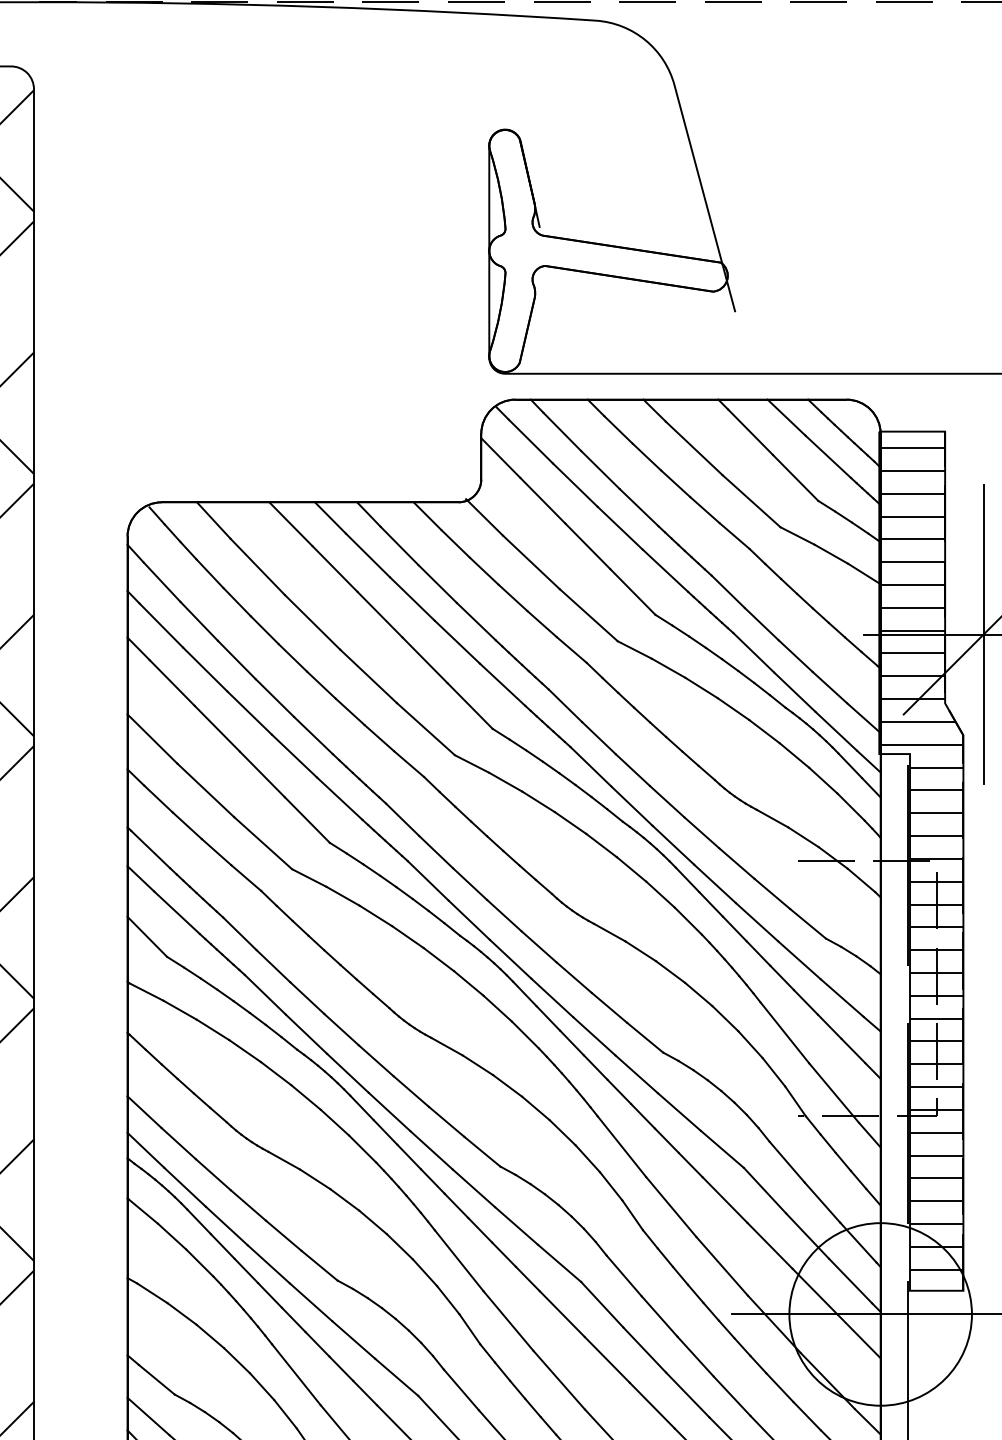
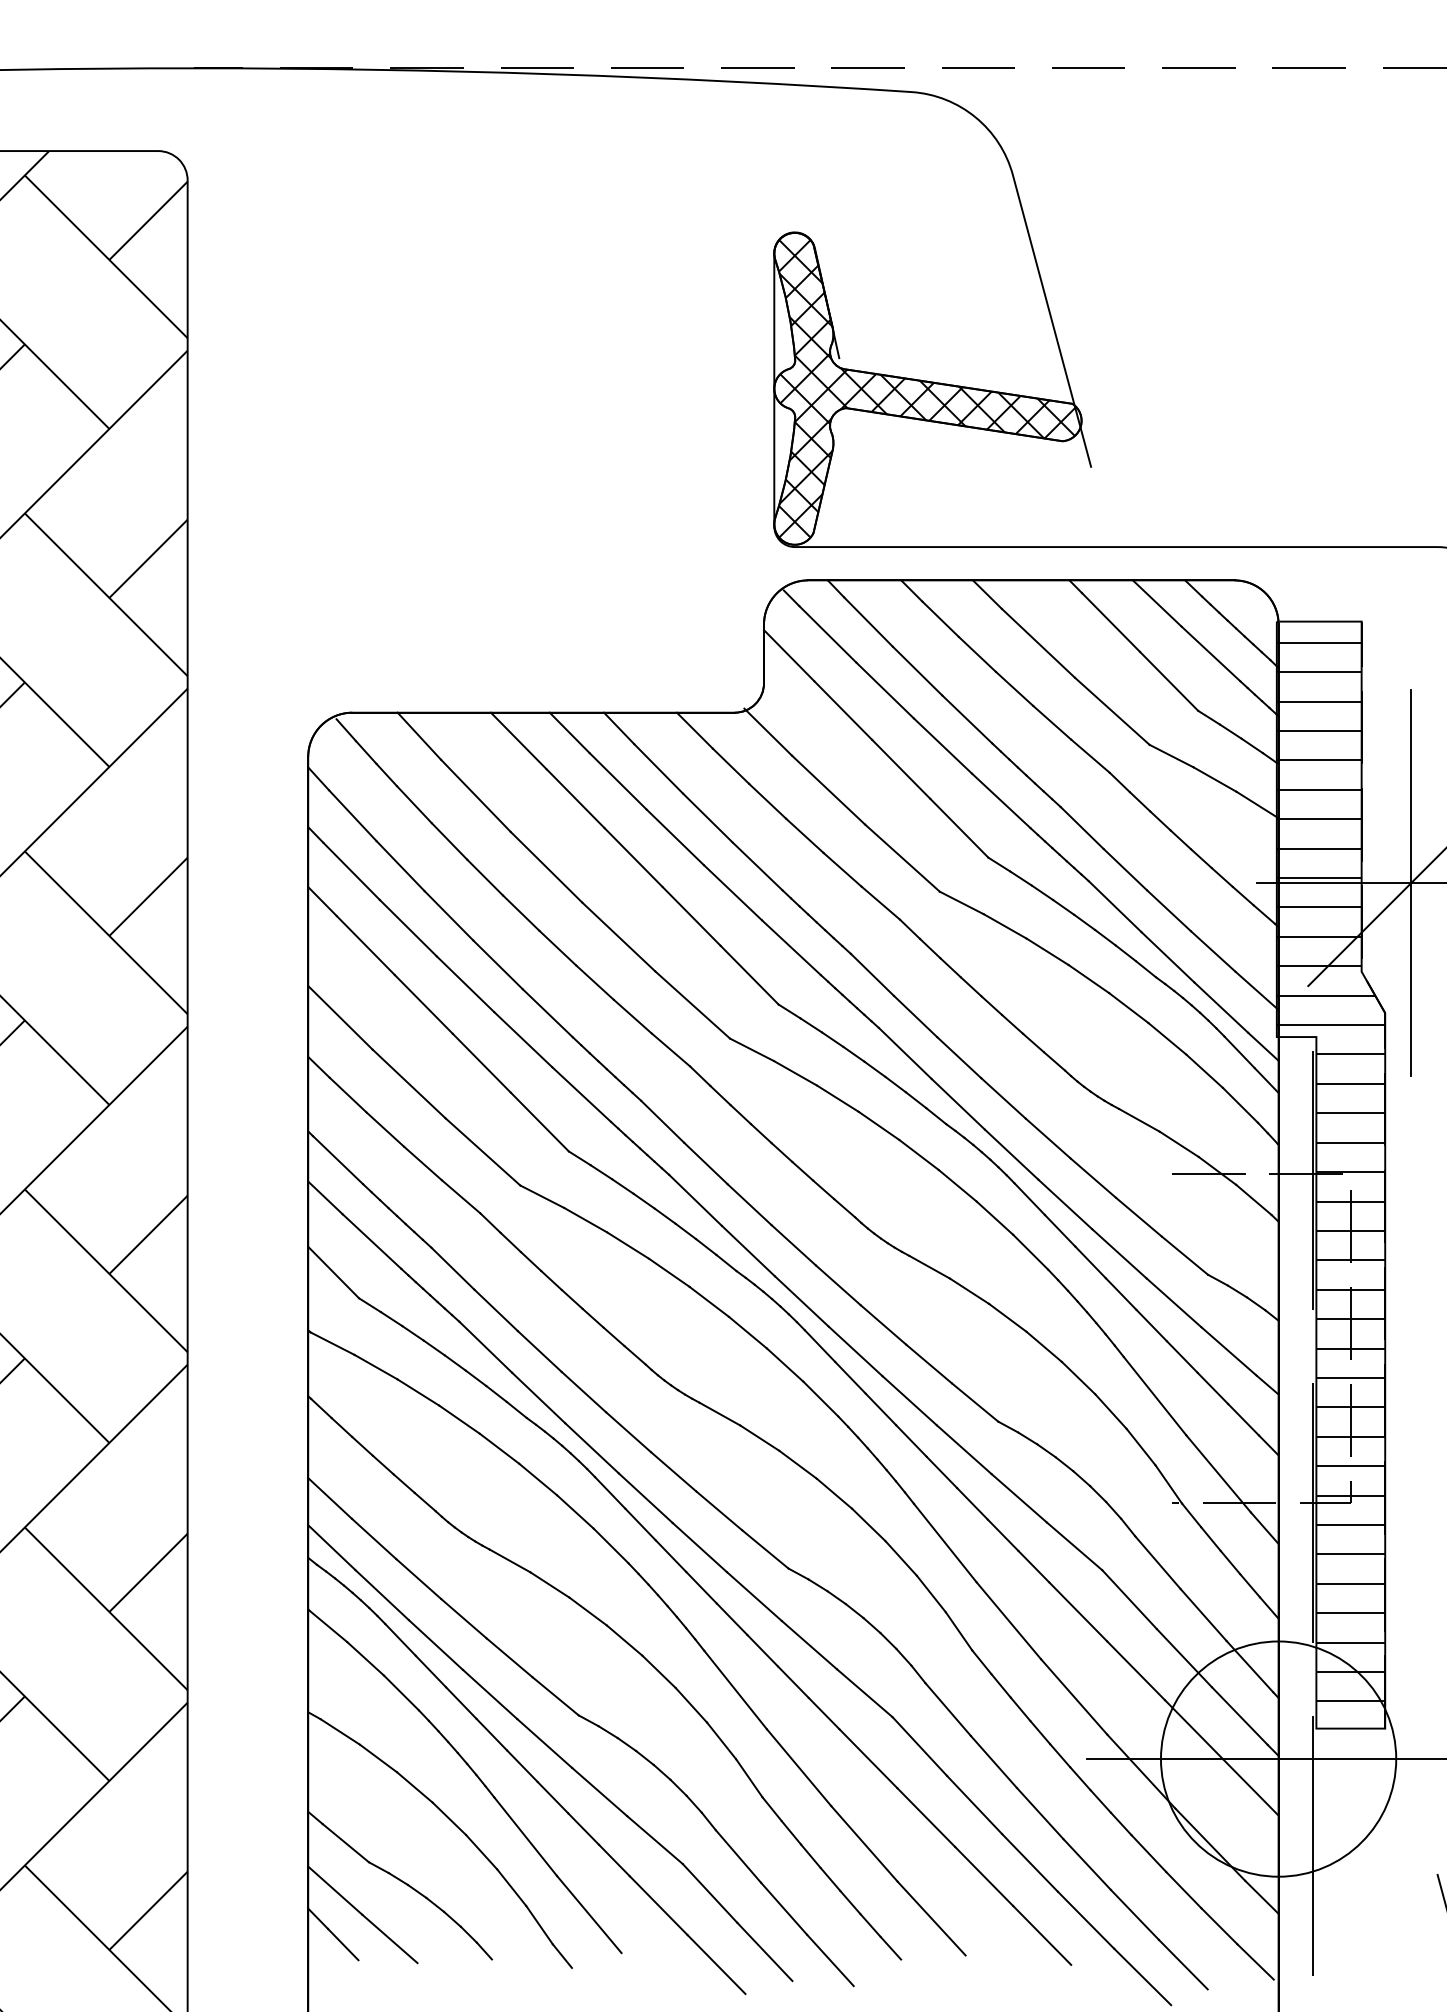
hatch: (608, 250) -> (927, 388), added

